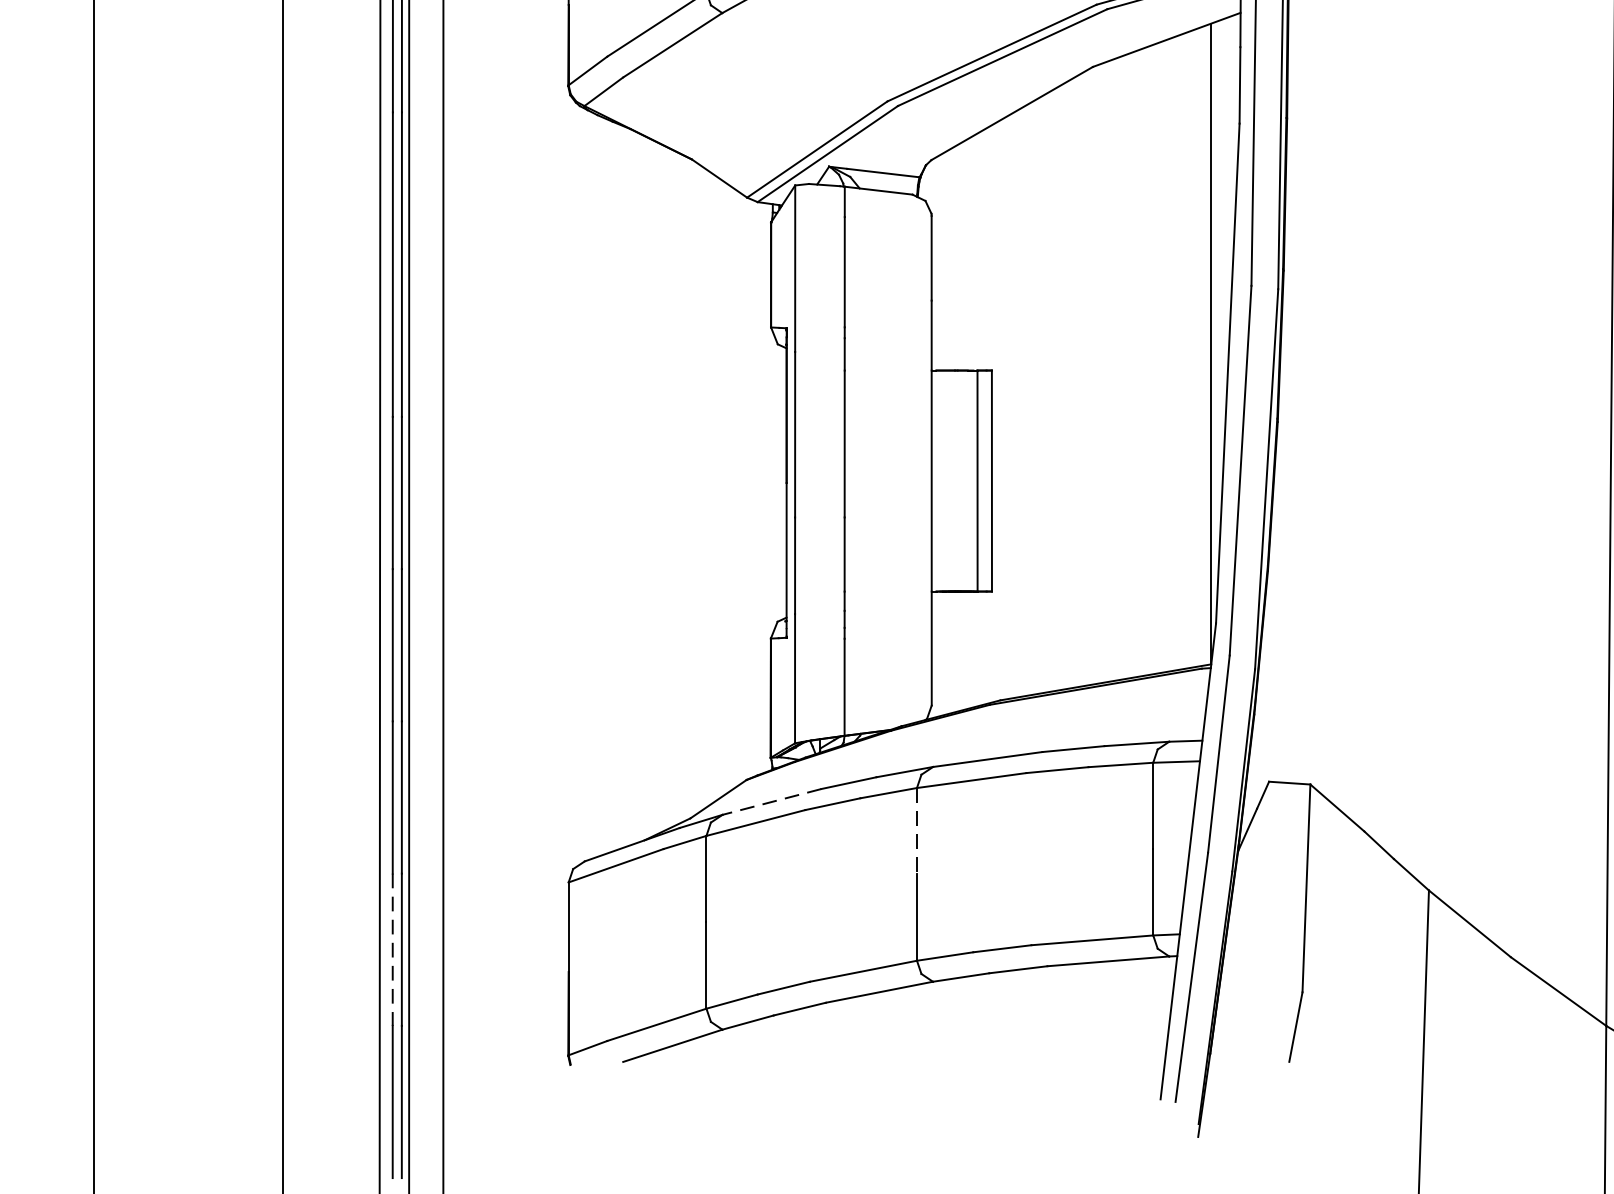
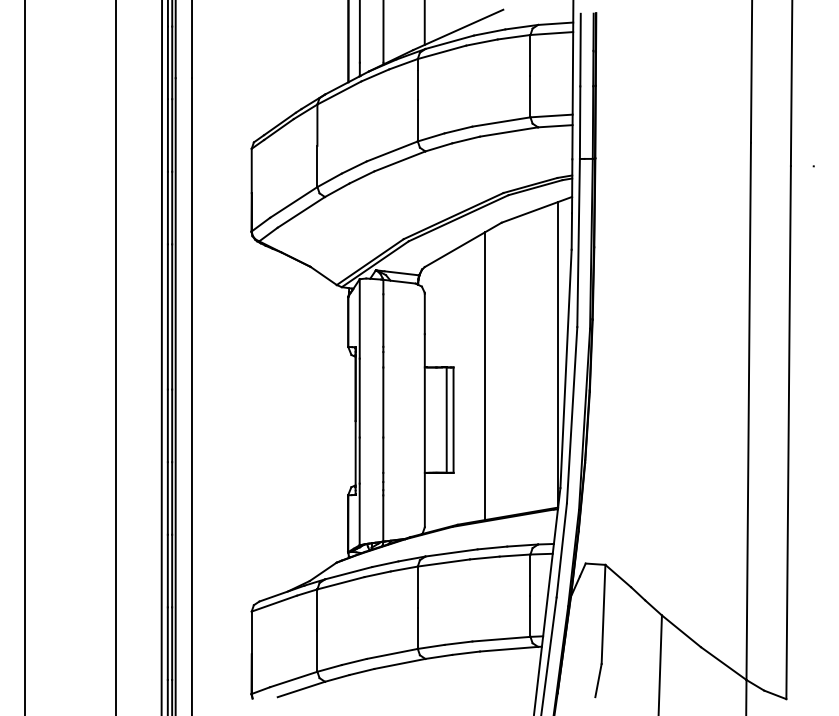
line: (1058, 389) -> (485, 376), added
line: (771, 802) -> (348, 573), dashed -> solid
line: (916, 831) -> (417, 587), dashed -> solid
line: (392, 951) -> (167, 644), dashed -> solid

